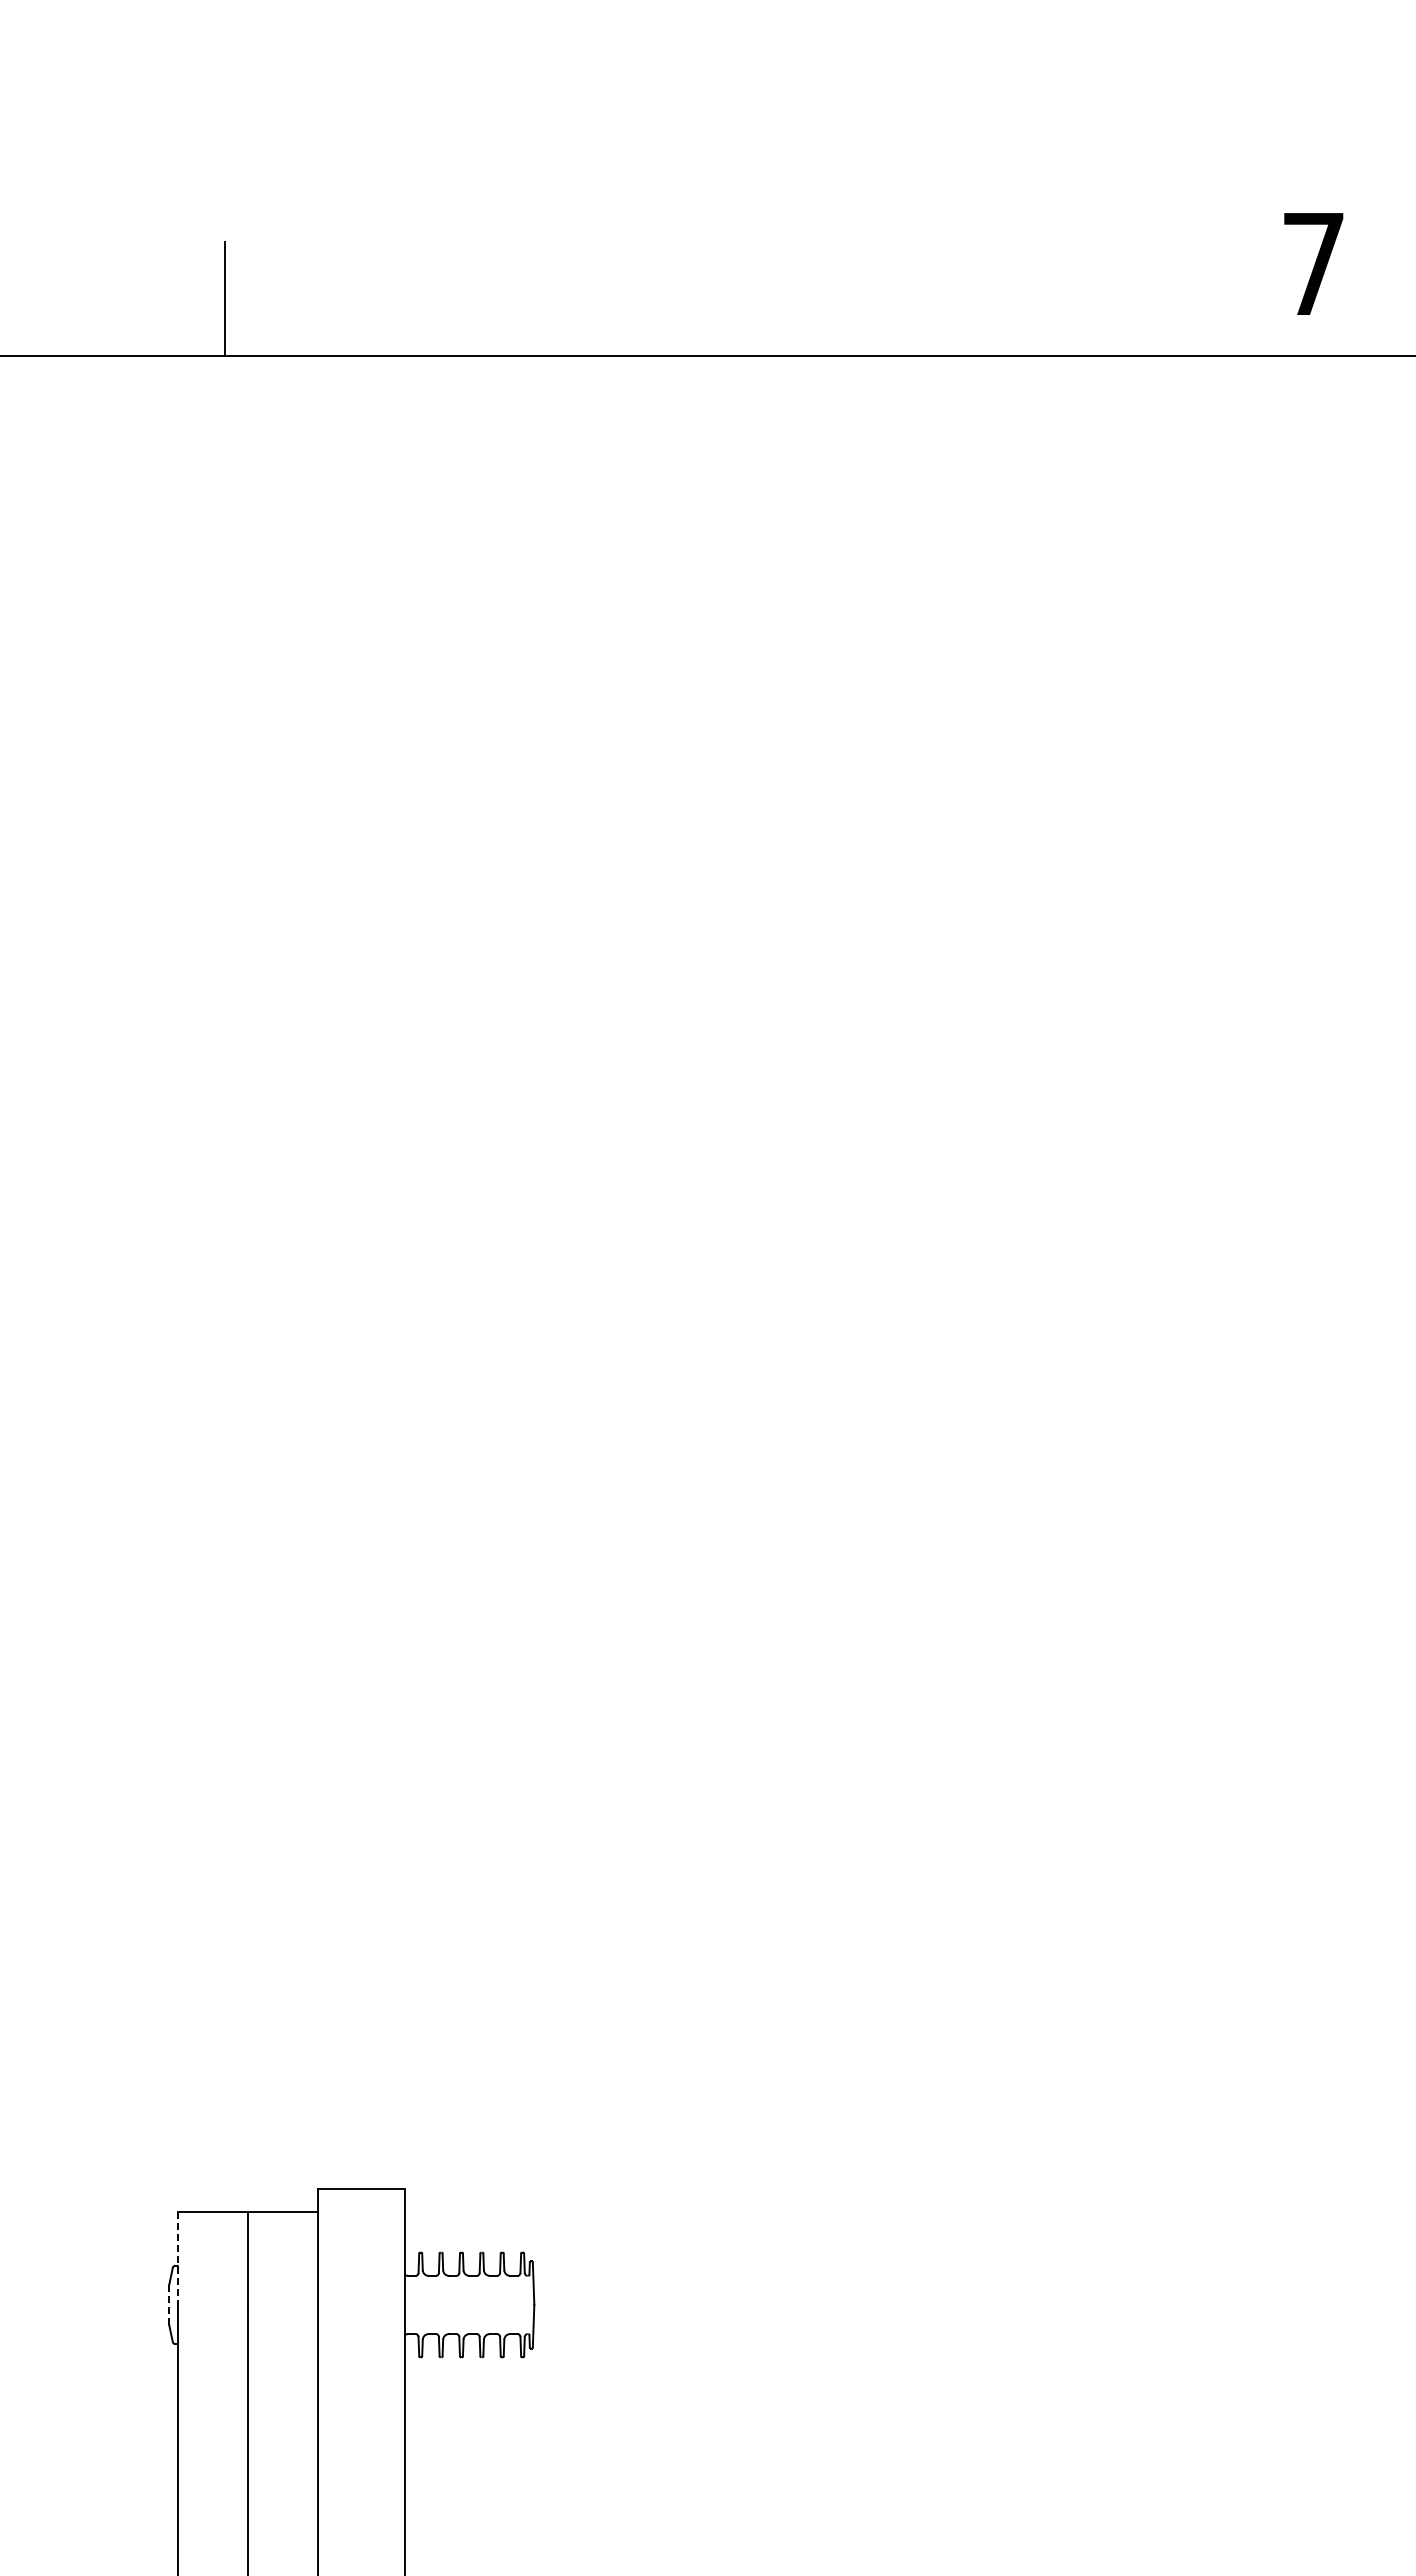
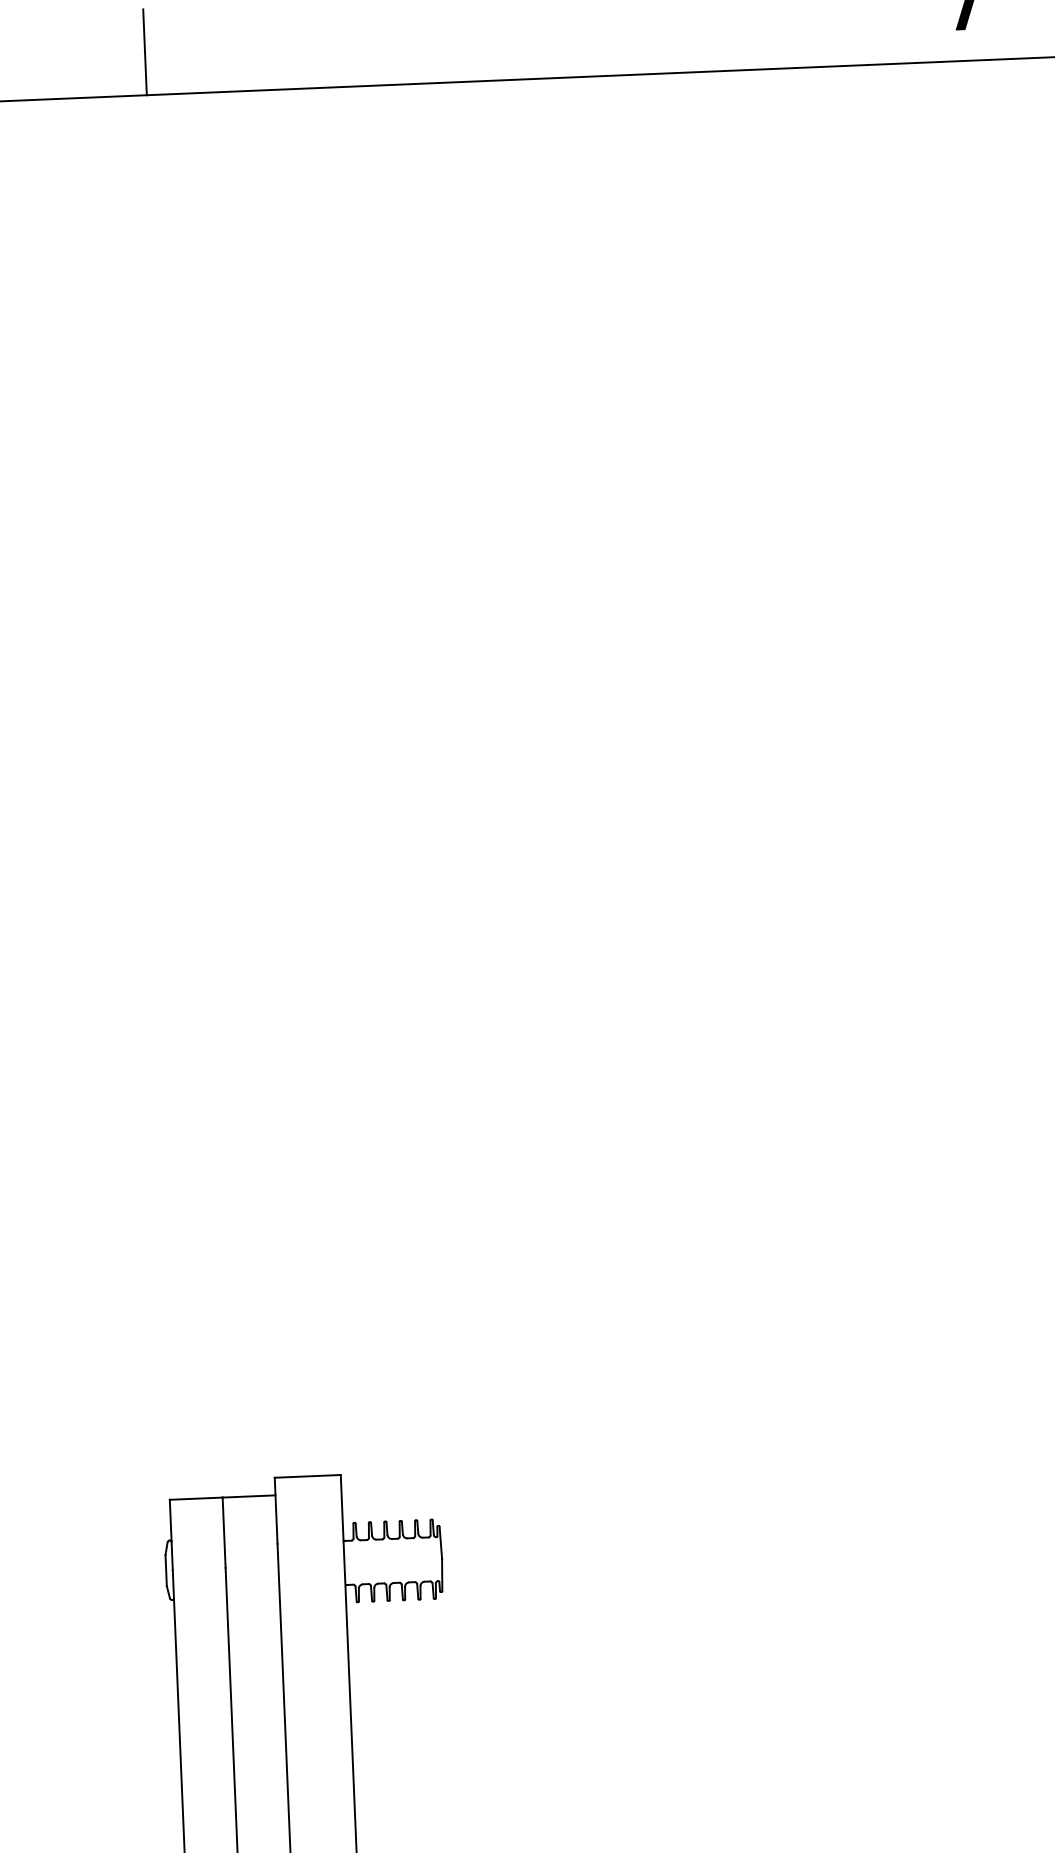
line: (178, 2258) -> (171, 1535), dashed -> solid
line: (169, 2305) -> (166, 1570), dashed -> solid

